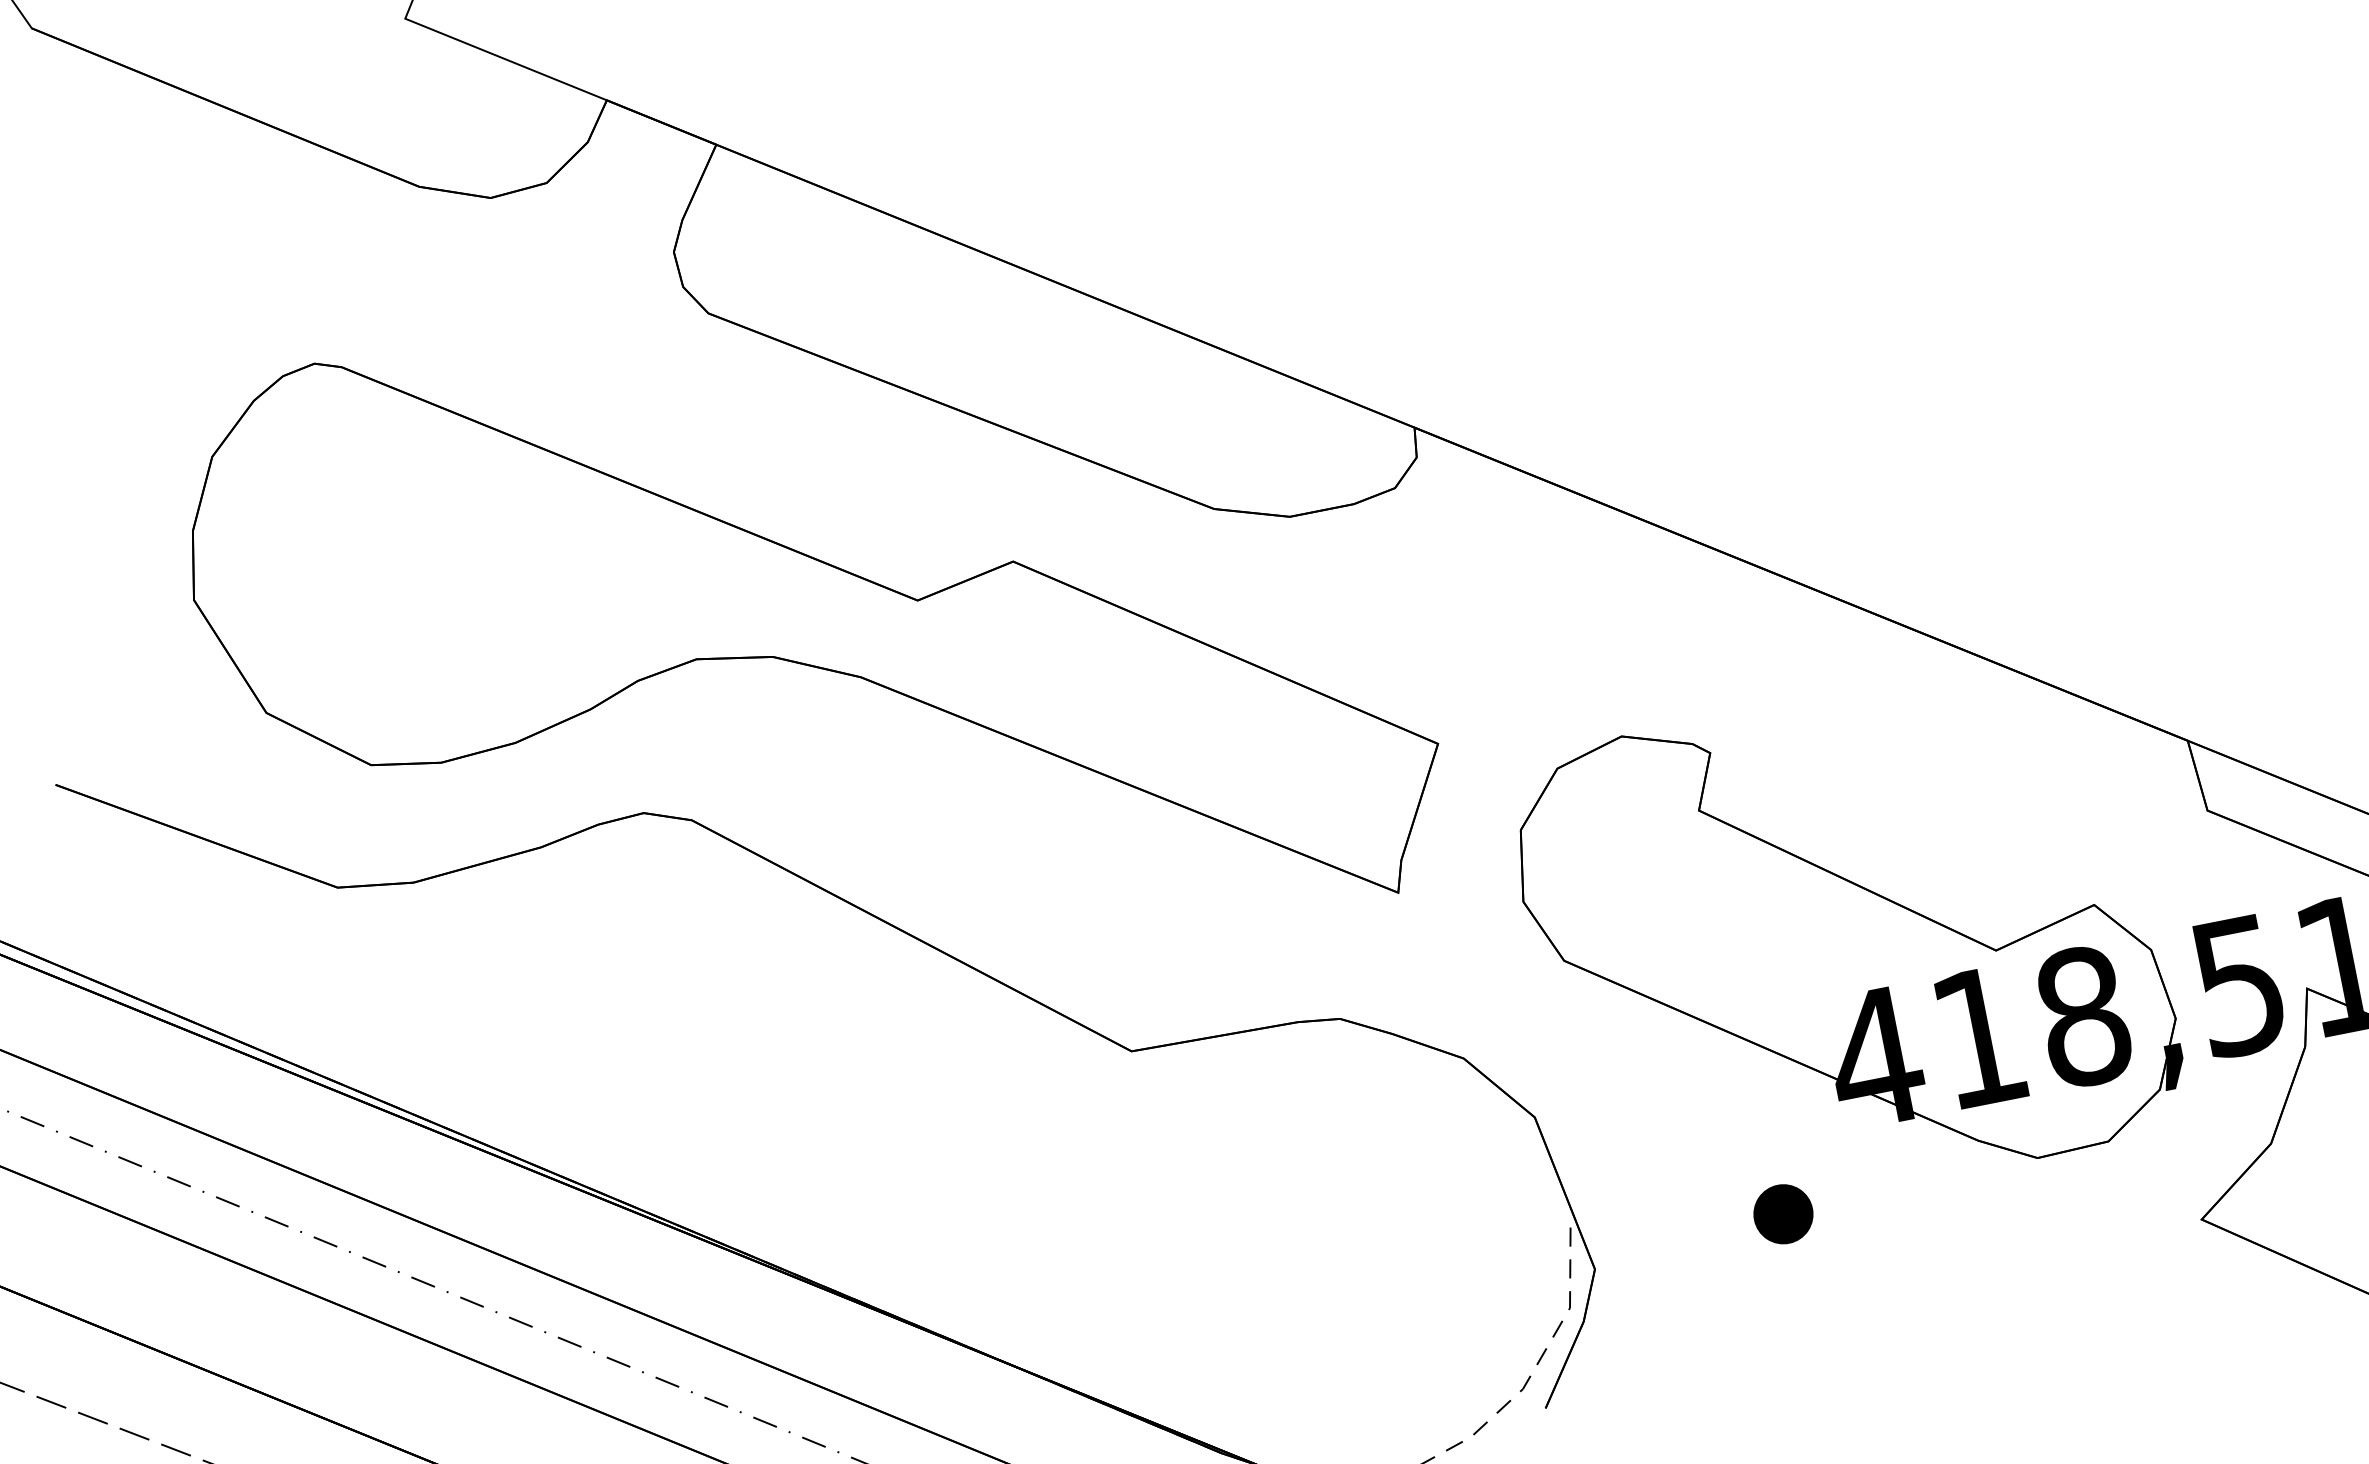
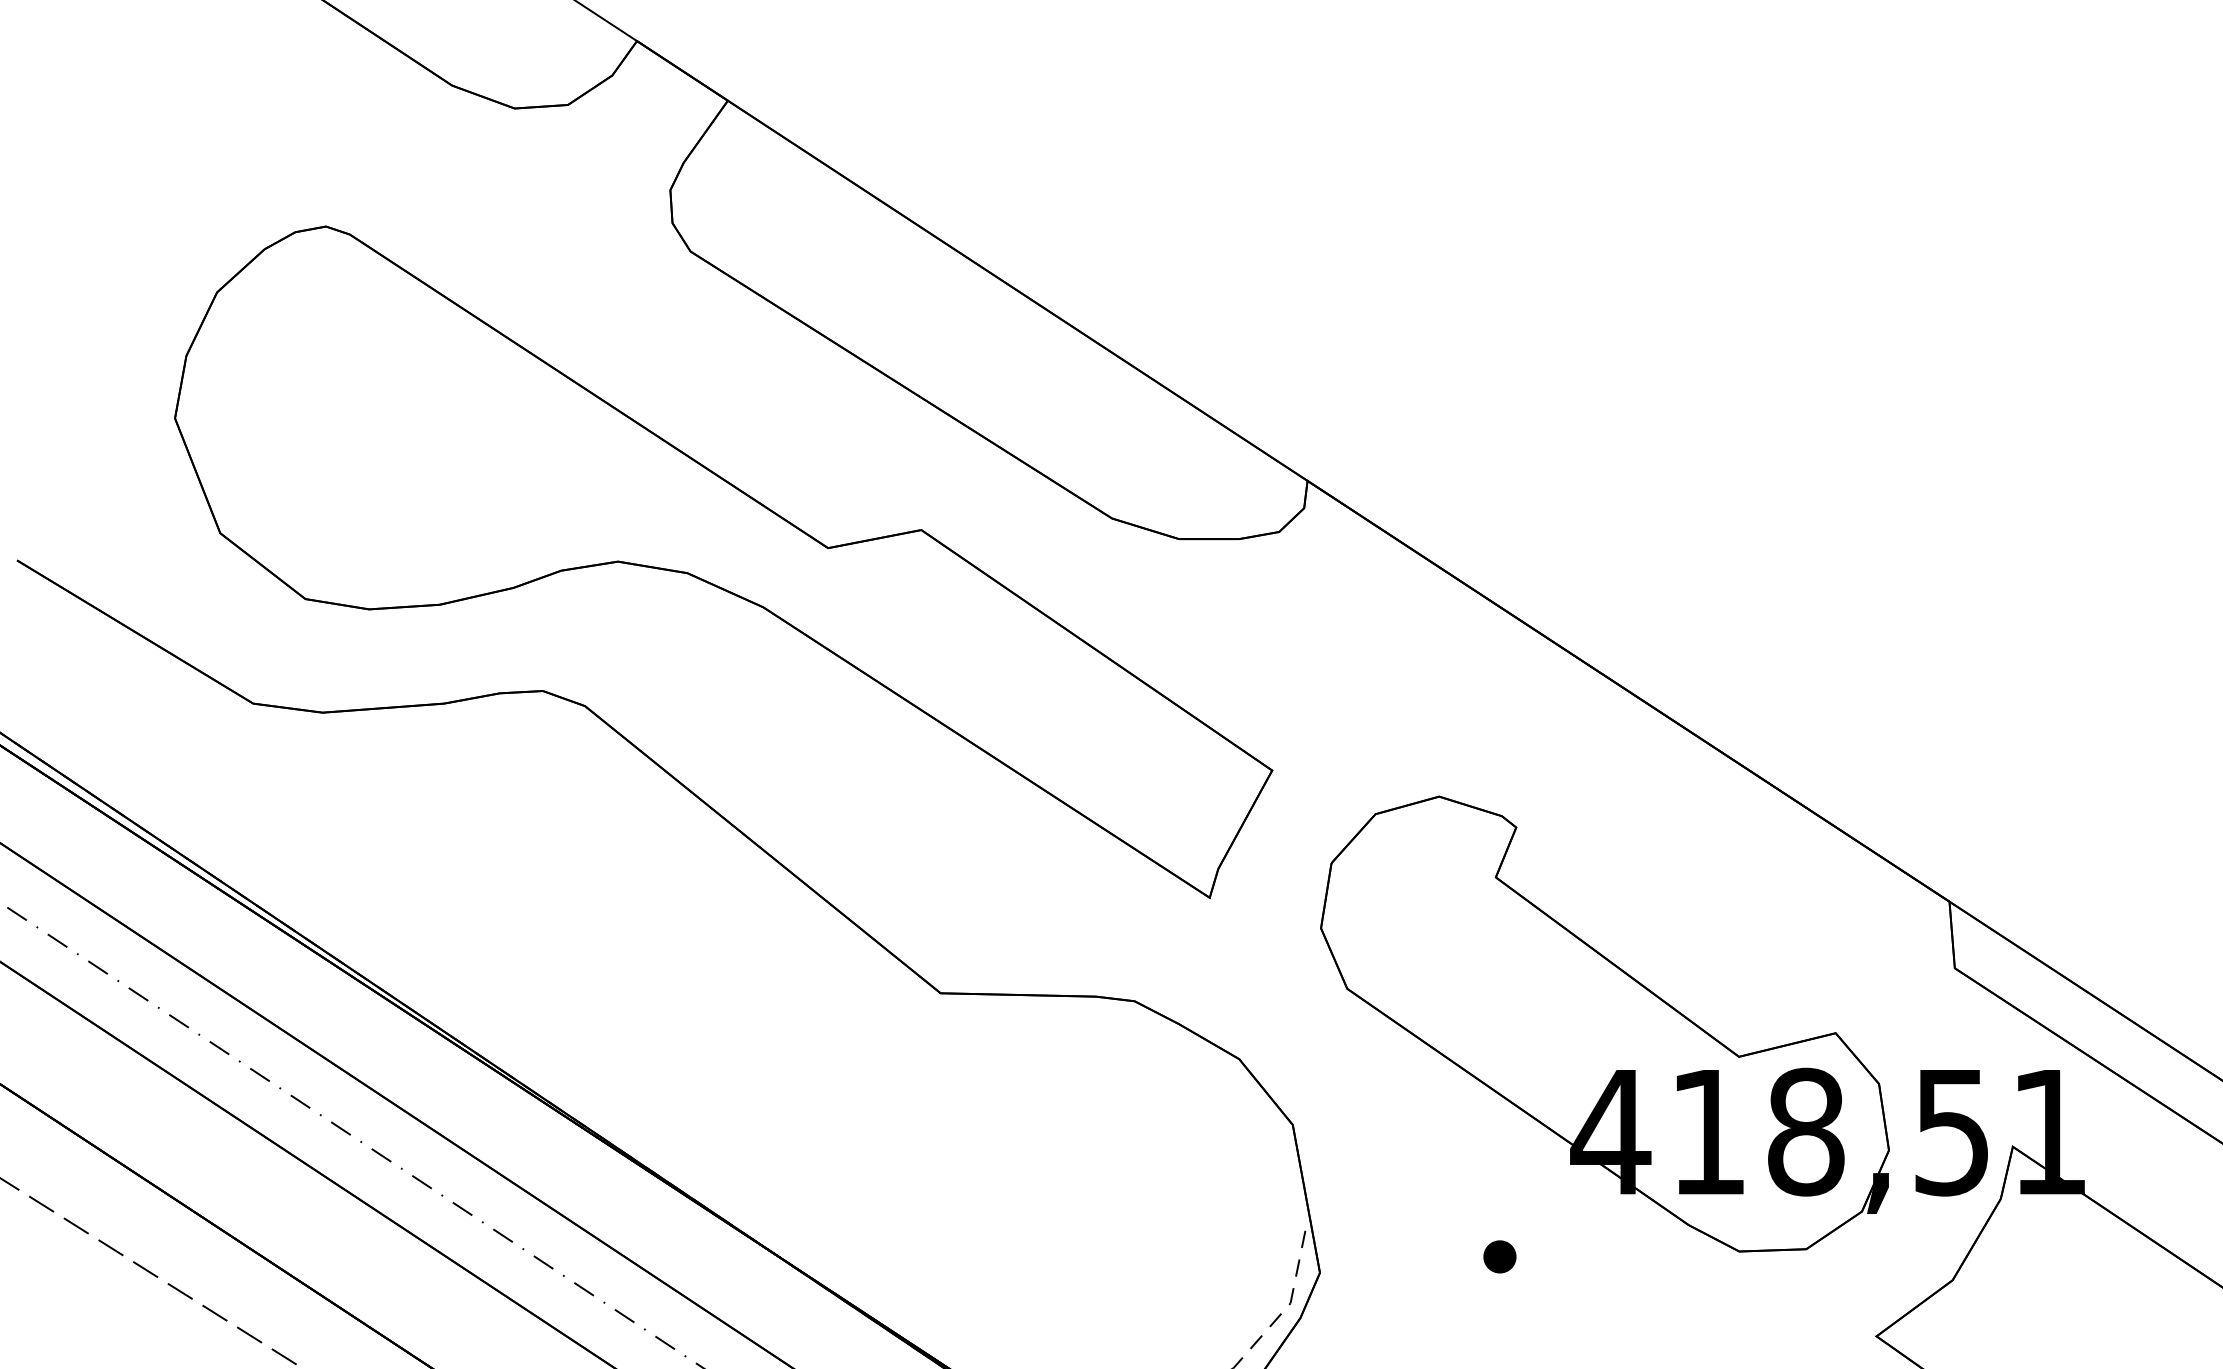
part: (1782, 1214) -> (1499, 1256), size x0.6

